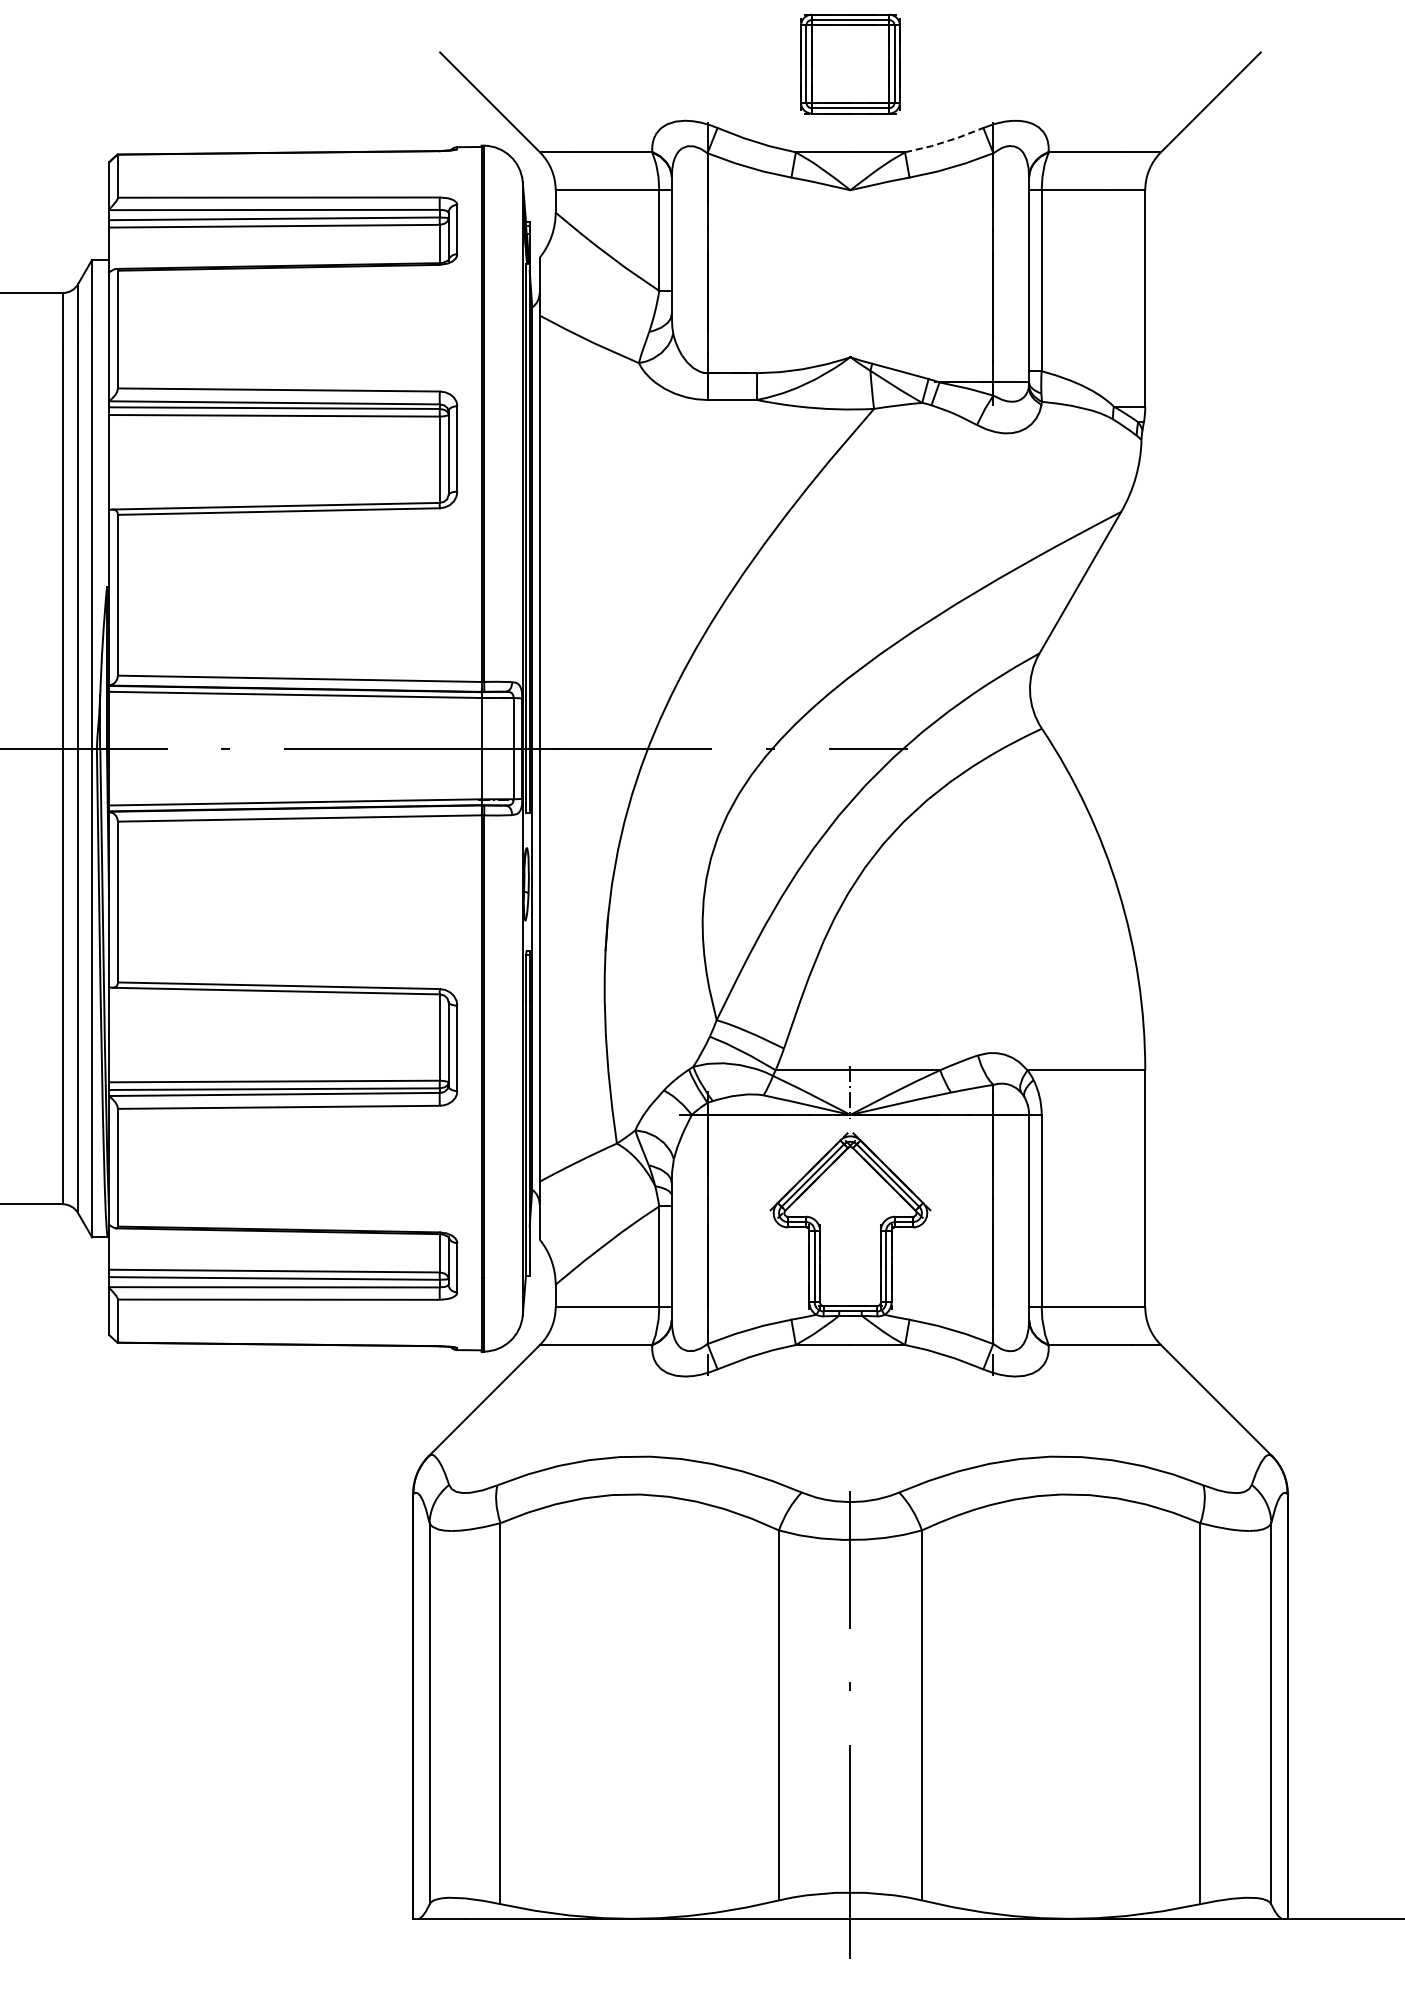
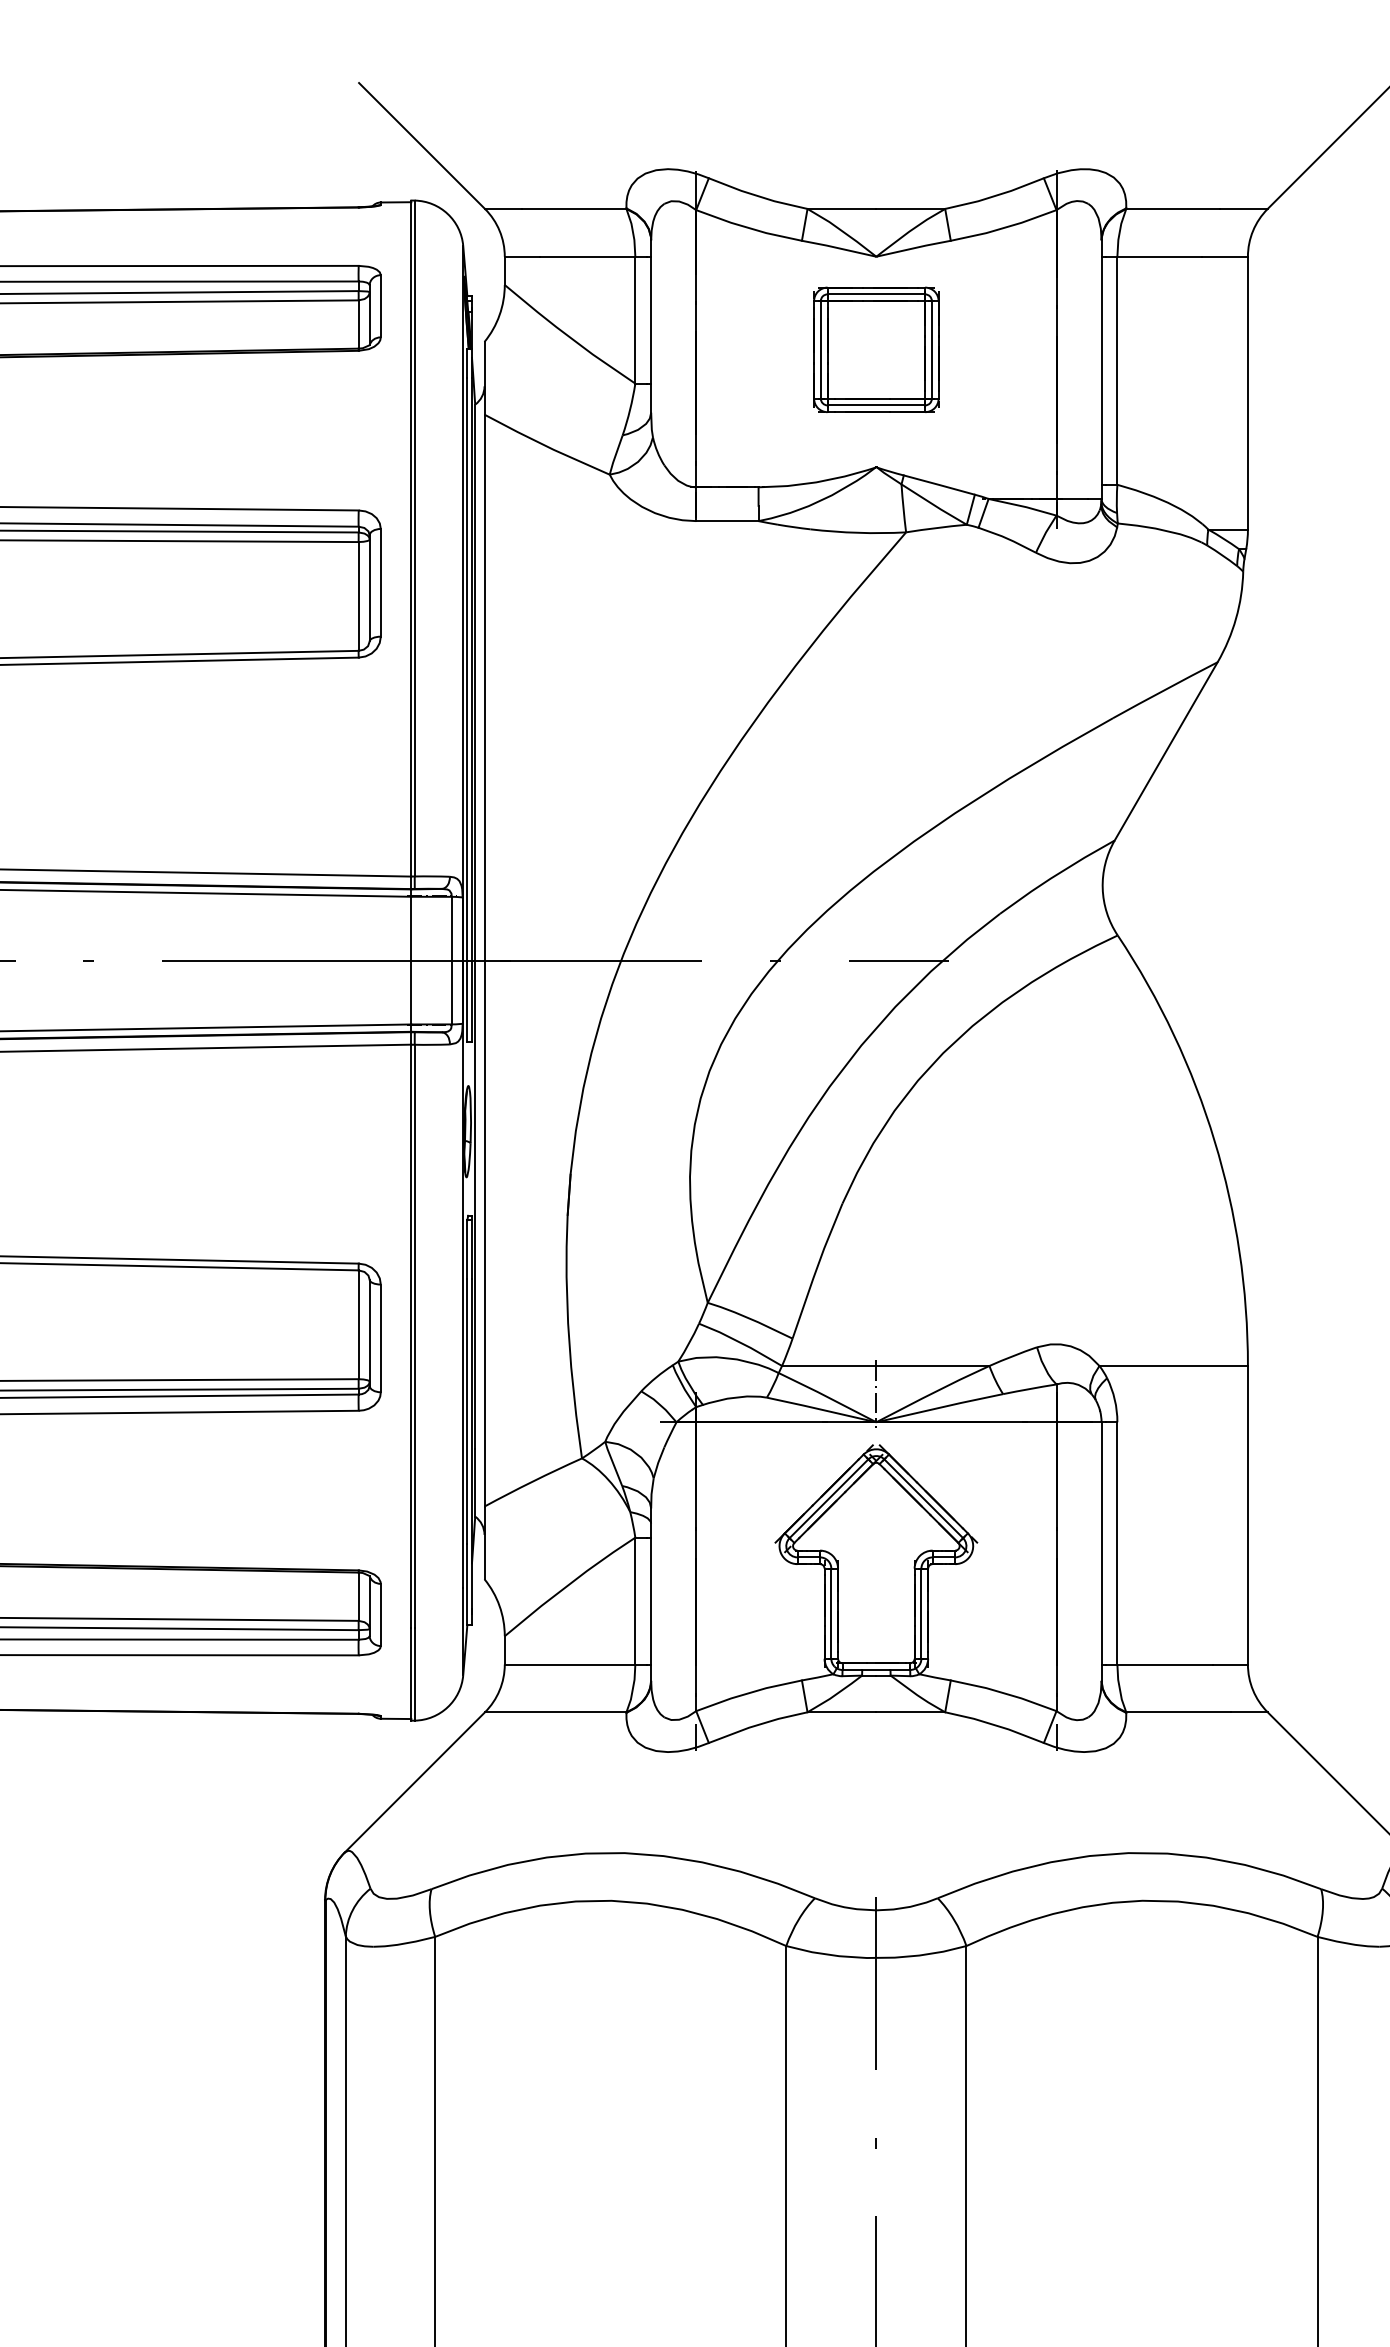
part: (850, 63) -> (876, 349), moved
line: (945, 141) -> (996, 195), dashed -> solid

